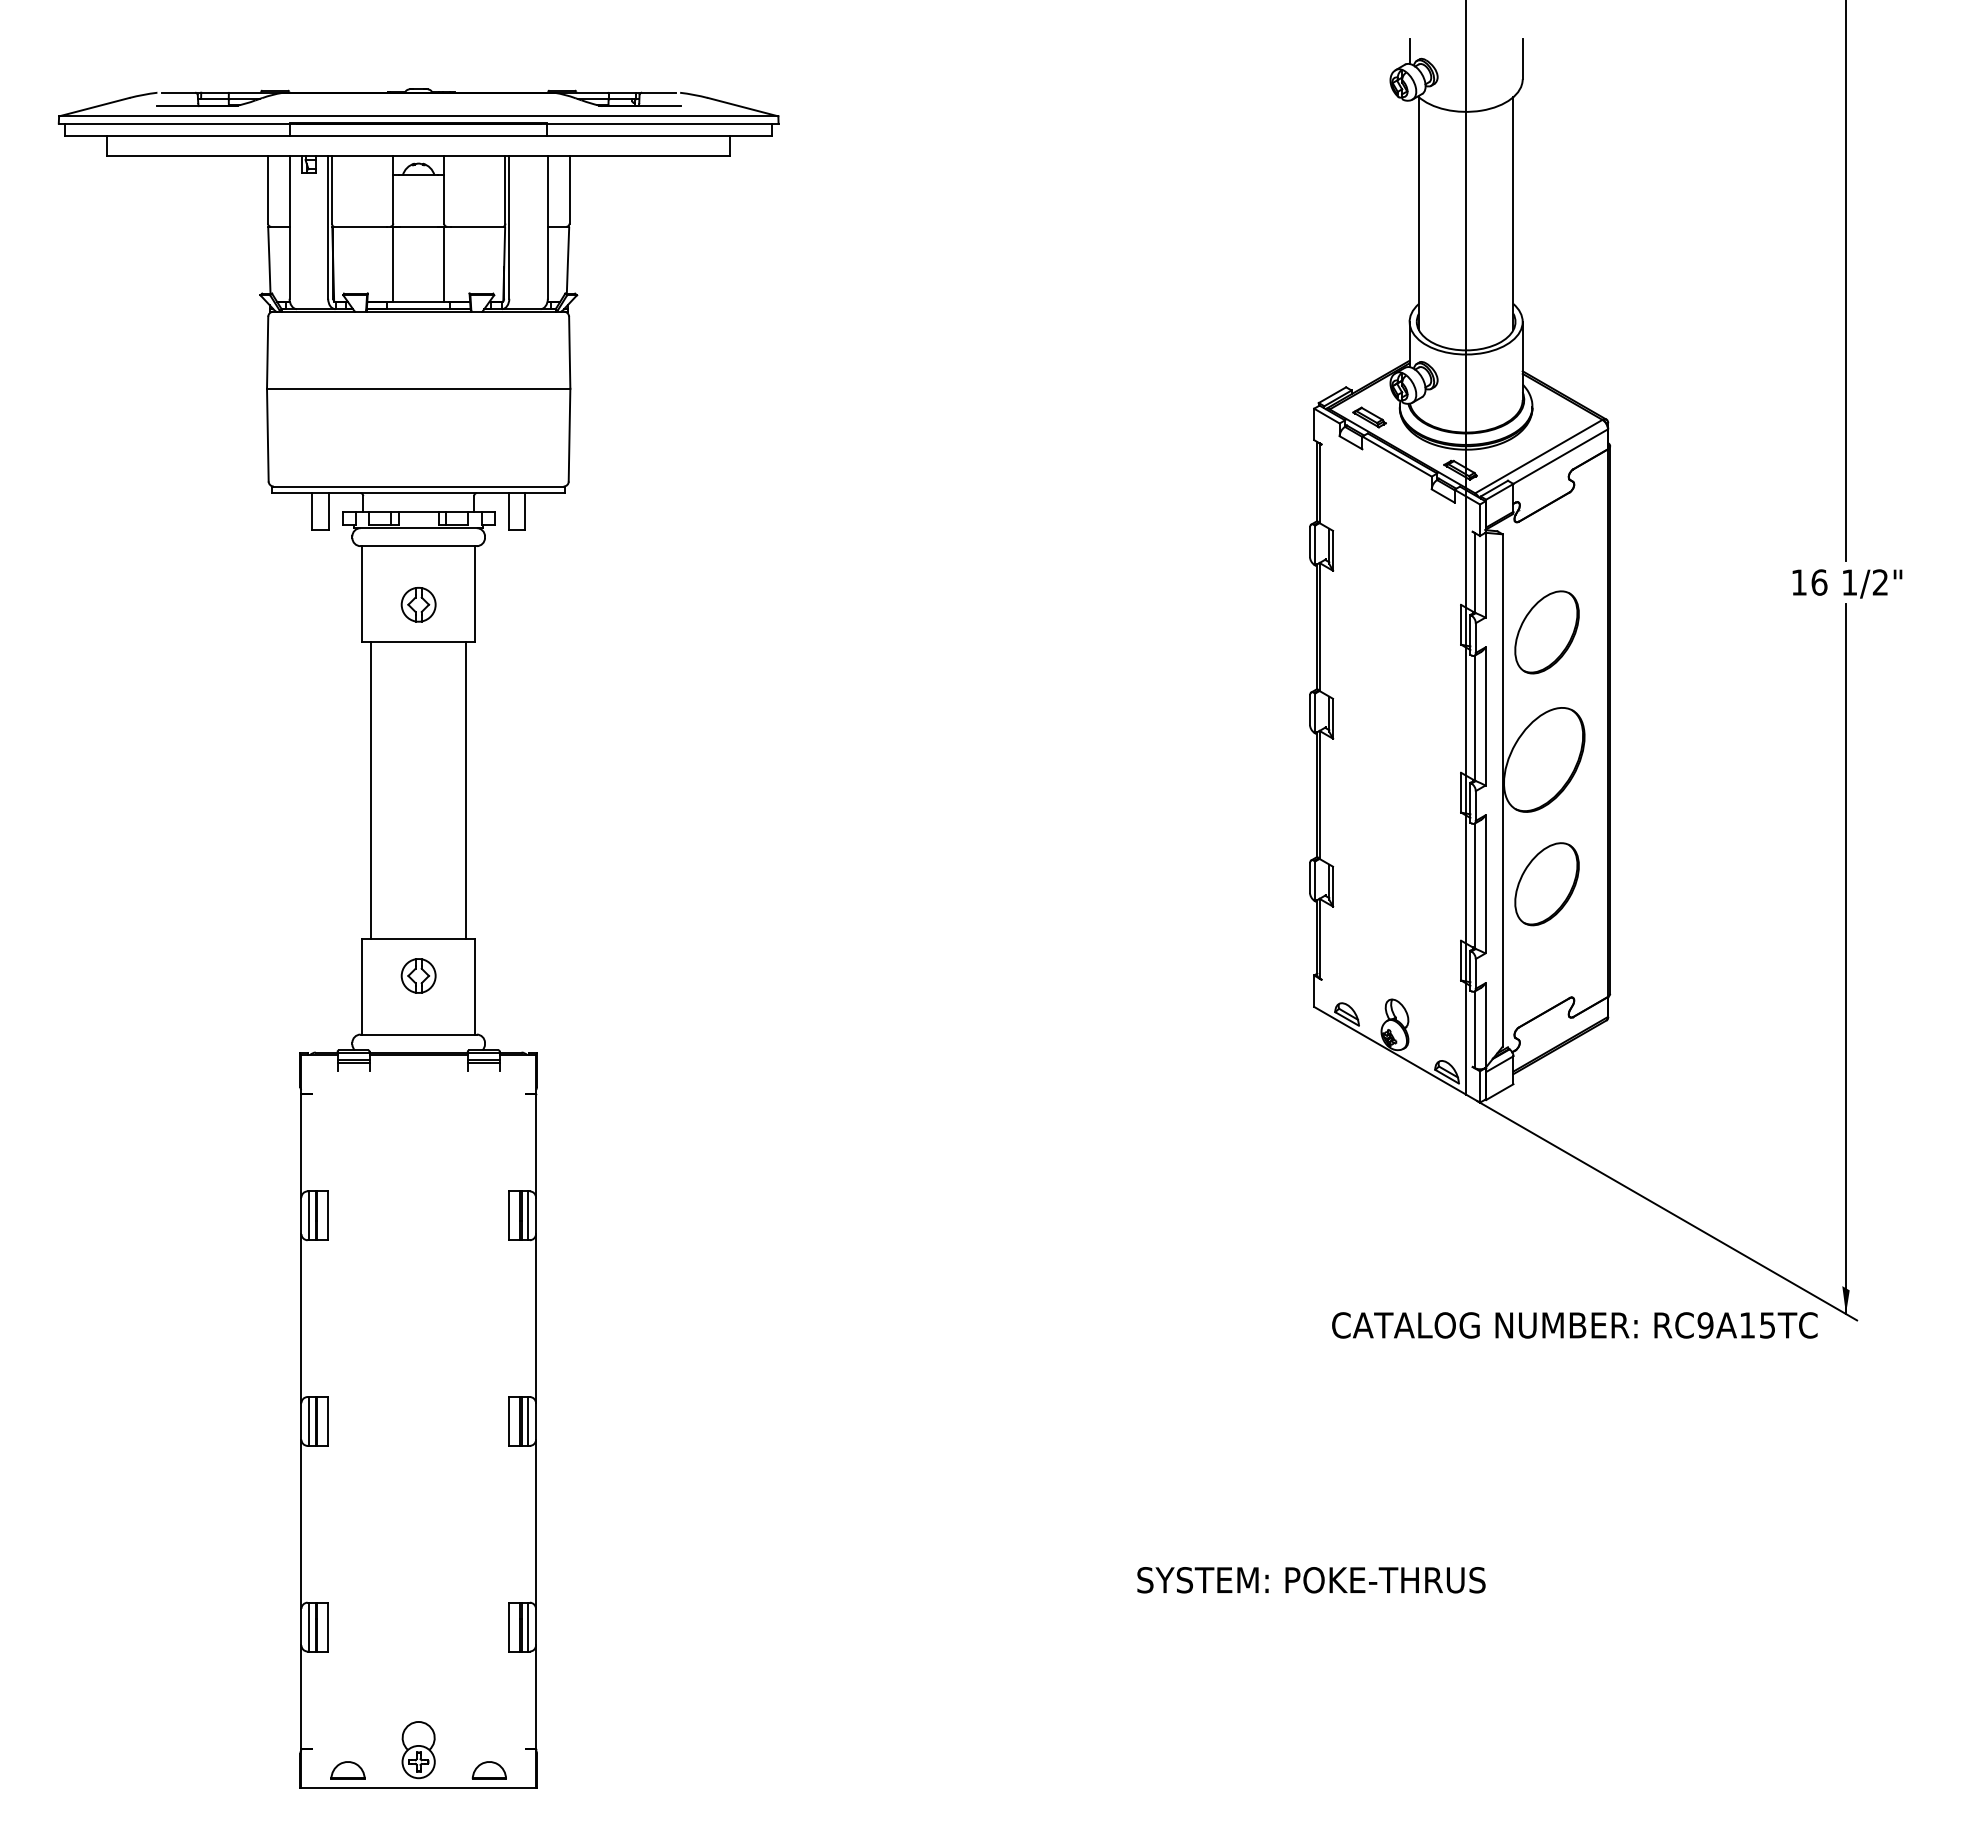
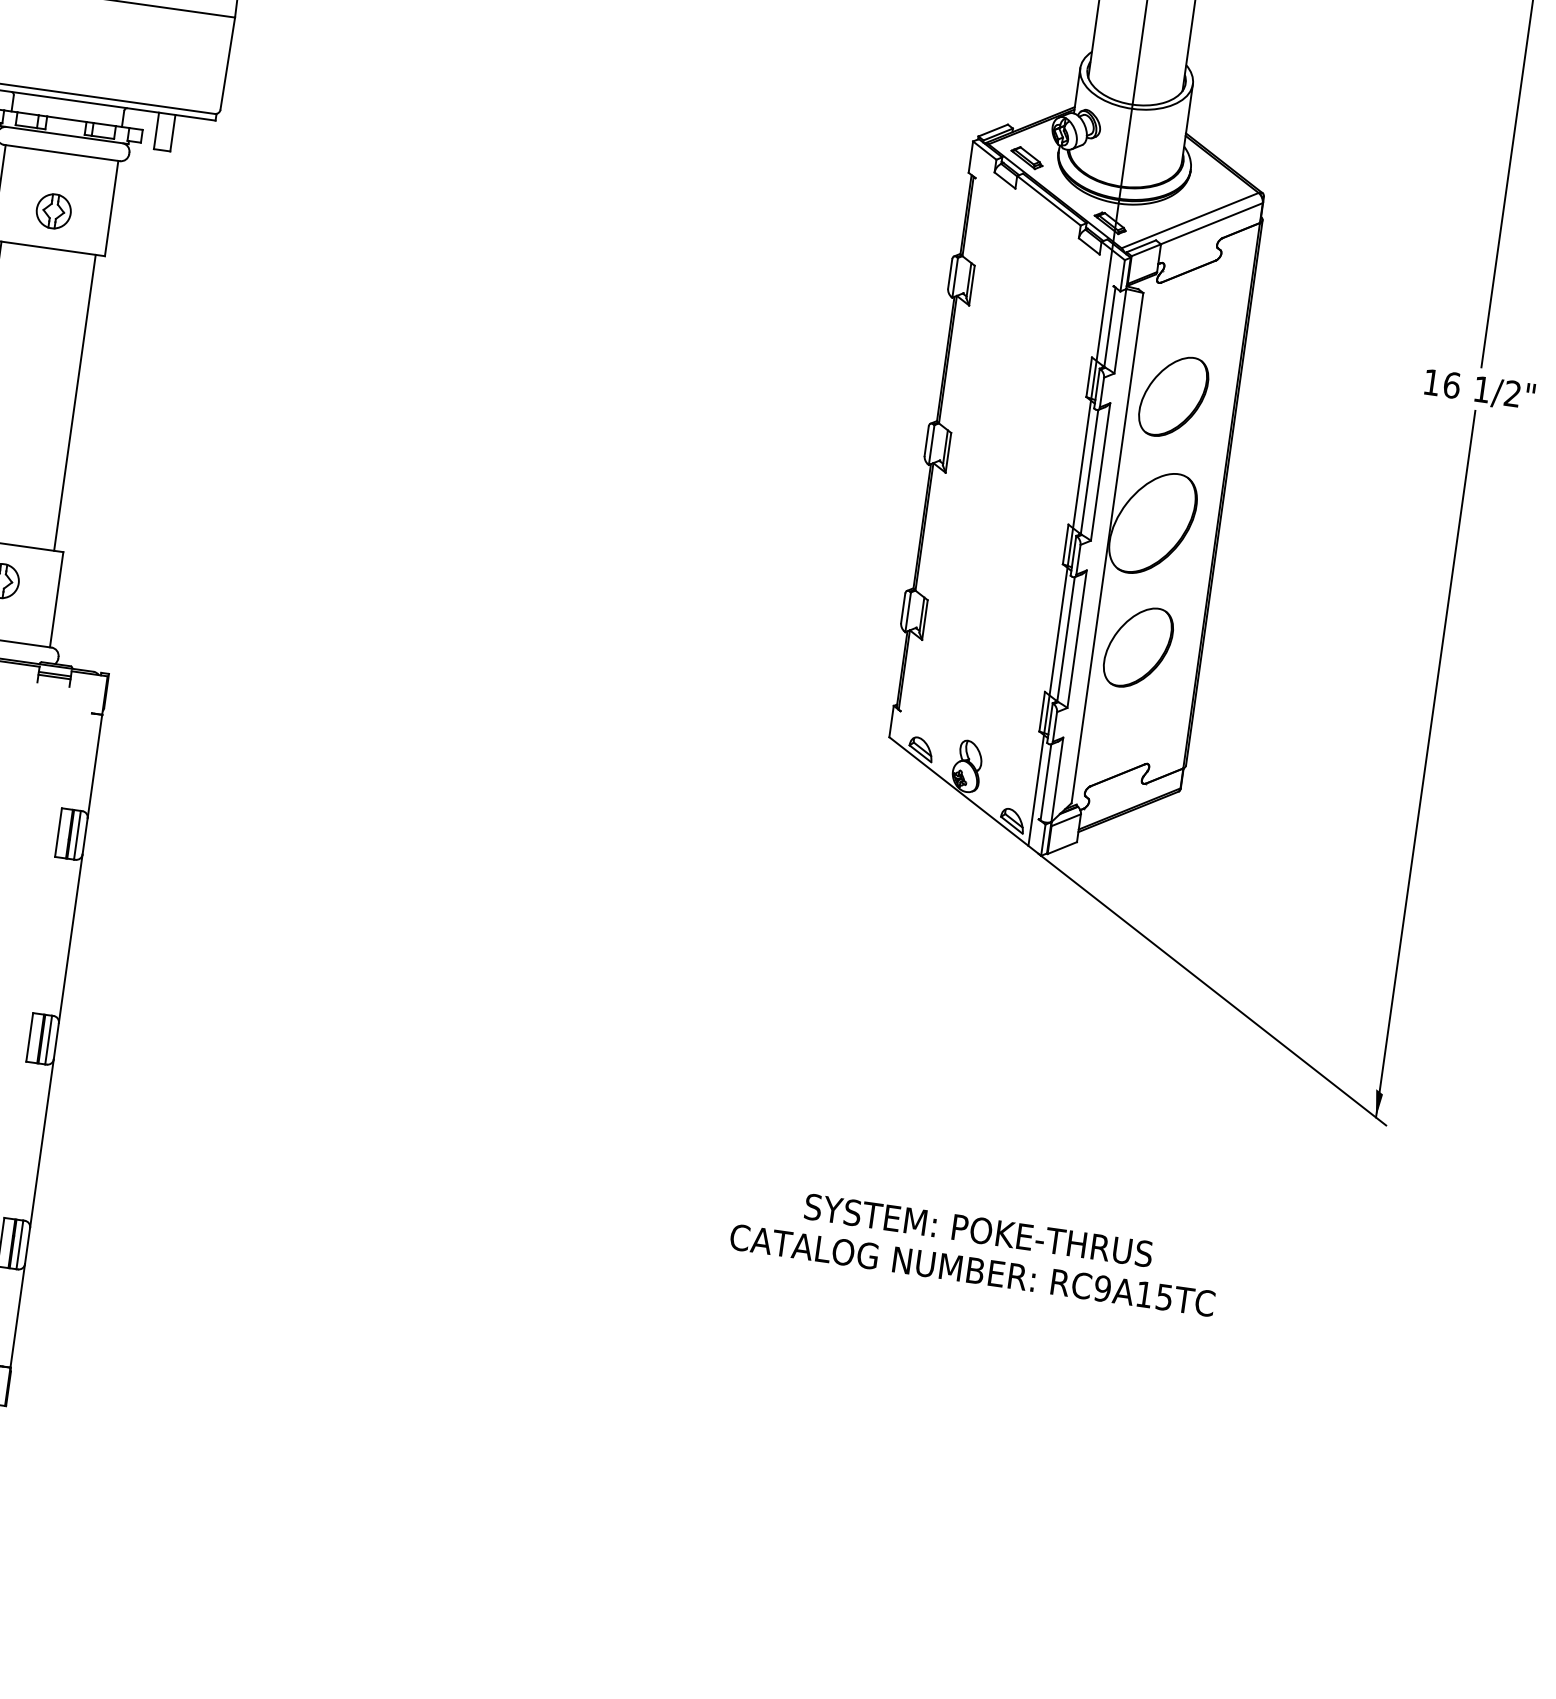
text: (1574, 1325) -> (972, 1270), moved
text: (1311, 1580) -> (978, 1230), moved

